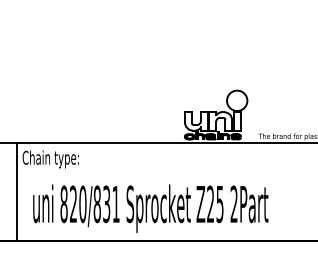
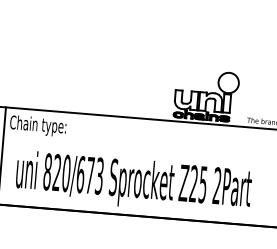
text: (106, 204) -> (89, 175), 820/831 -> 820/673

